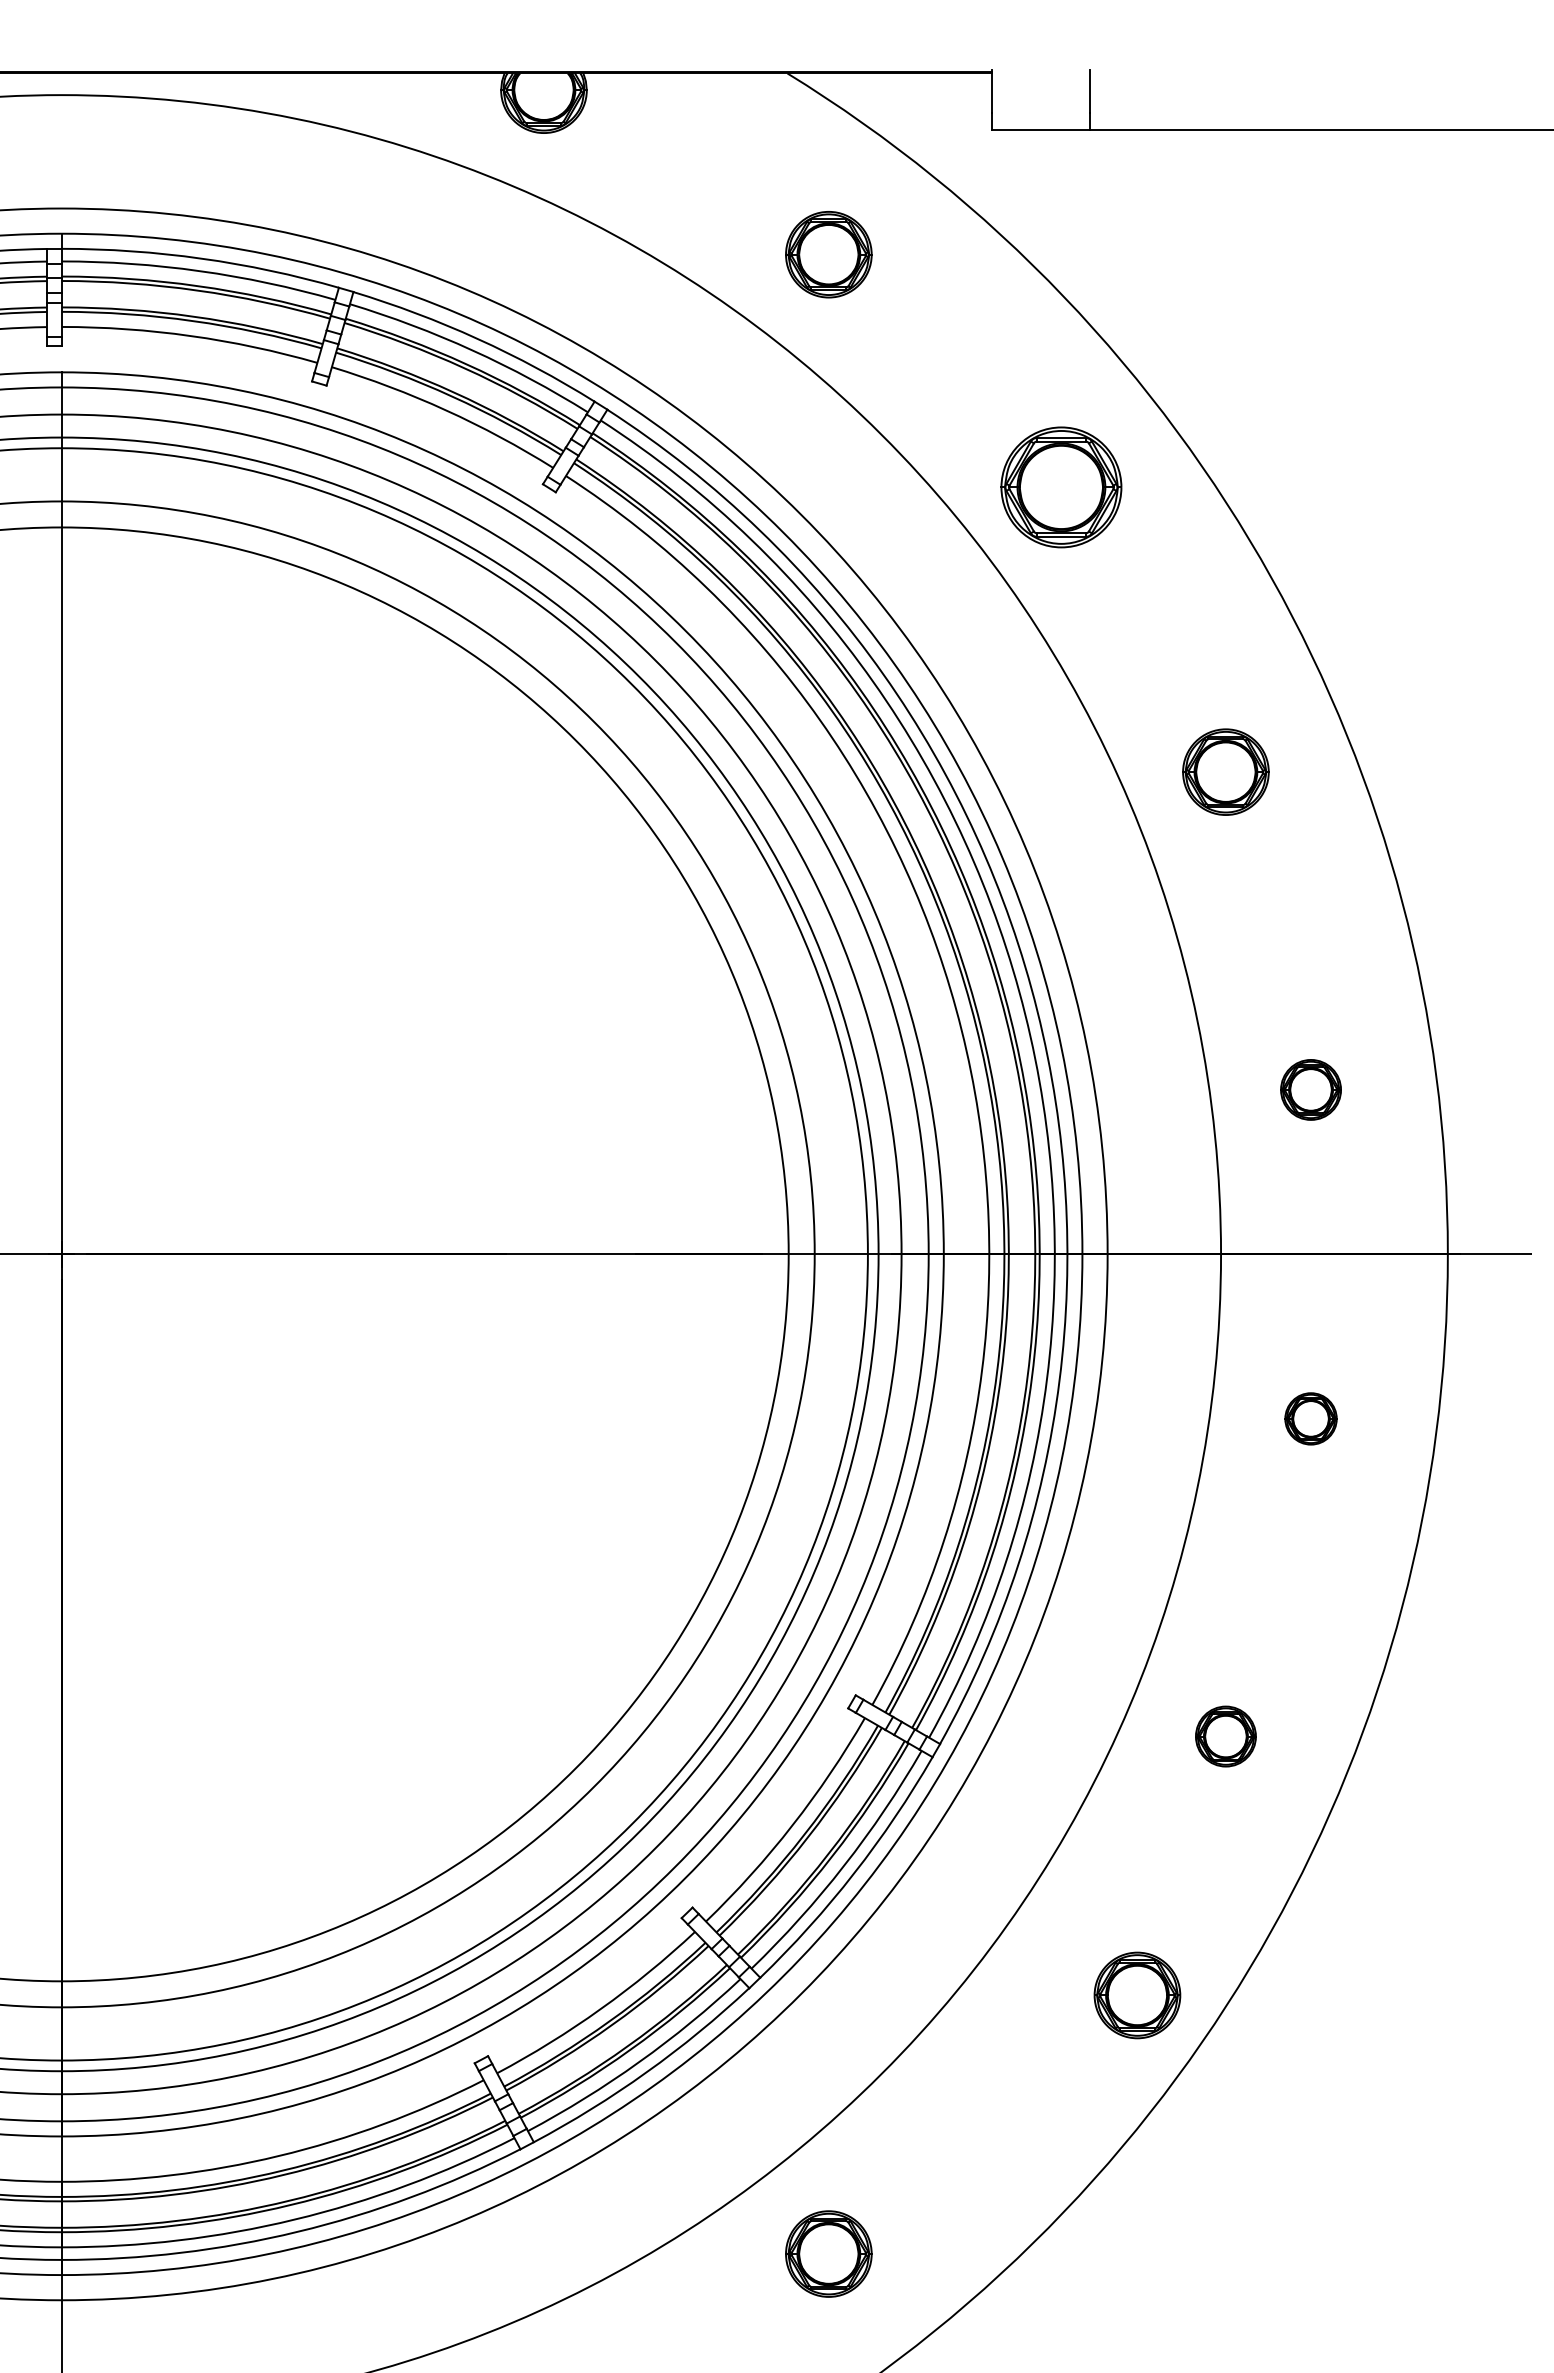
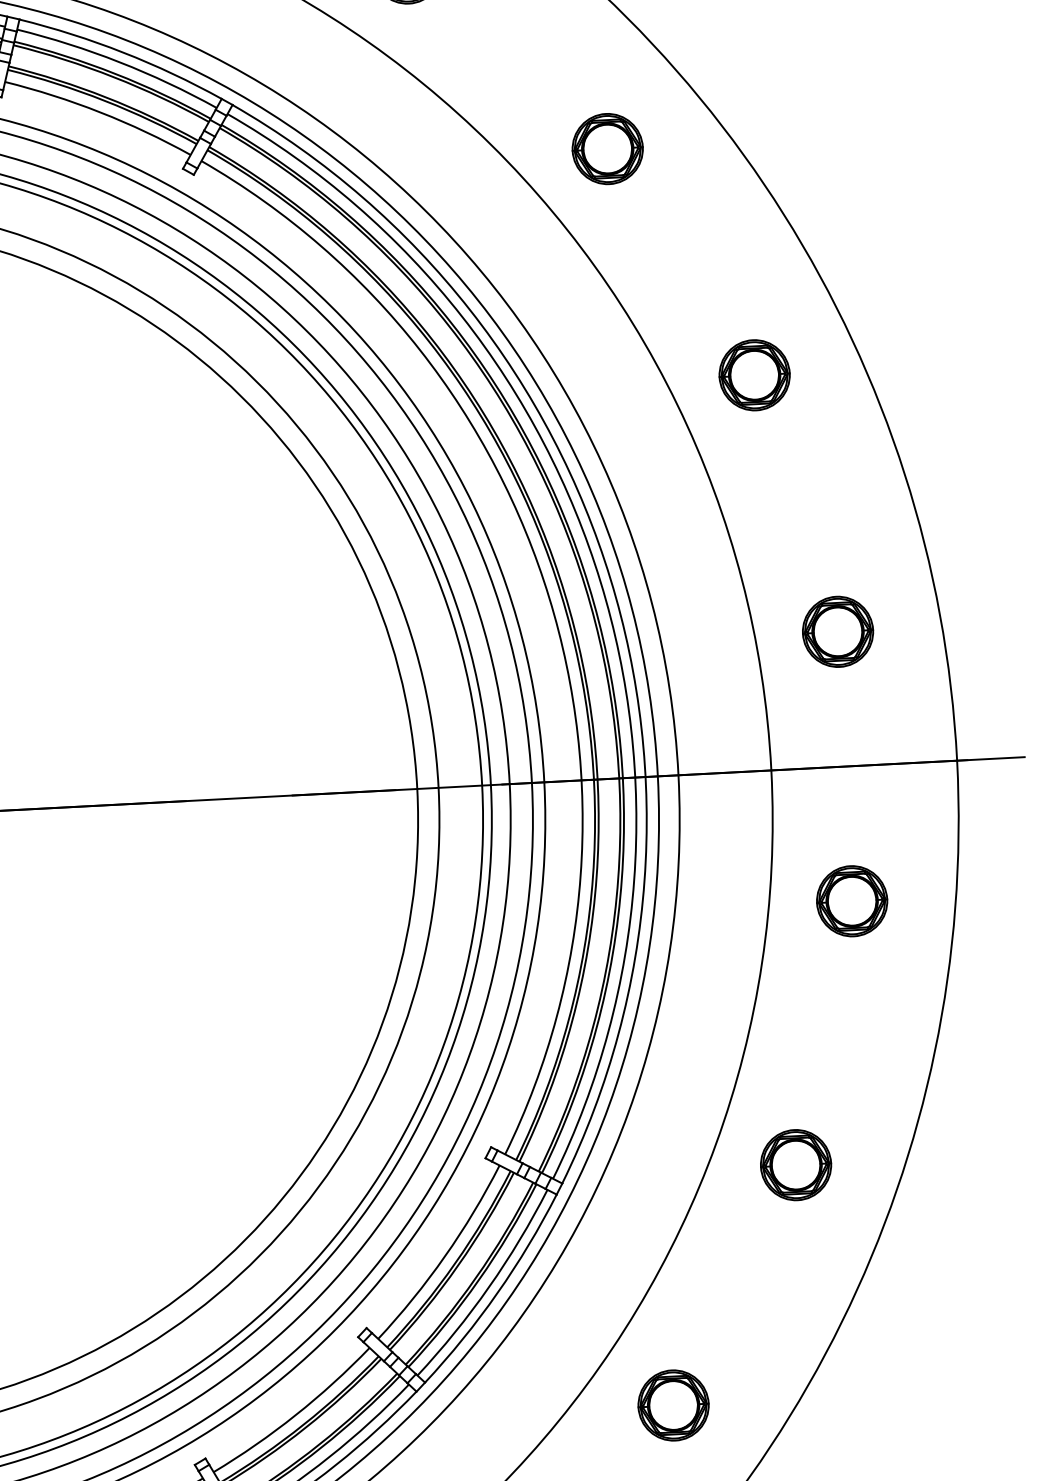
part: (1061, 486) -> (607, 148), size x0.71
part: (1310, 1089) -> (837, 631), size x1.43
part: (1310, 1418) -> (851, 900), size x1.67
part: (1225, 1736) -> (795, 1165), size x1.43
part: (1137, 1995) -> (673, 1405), moved

